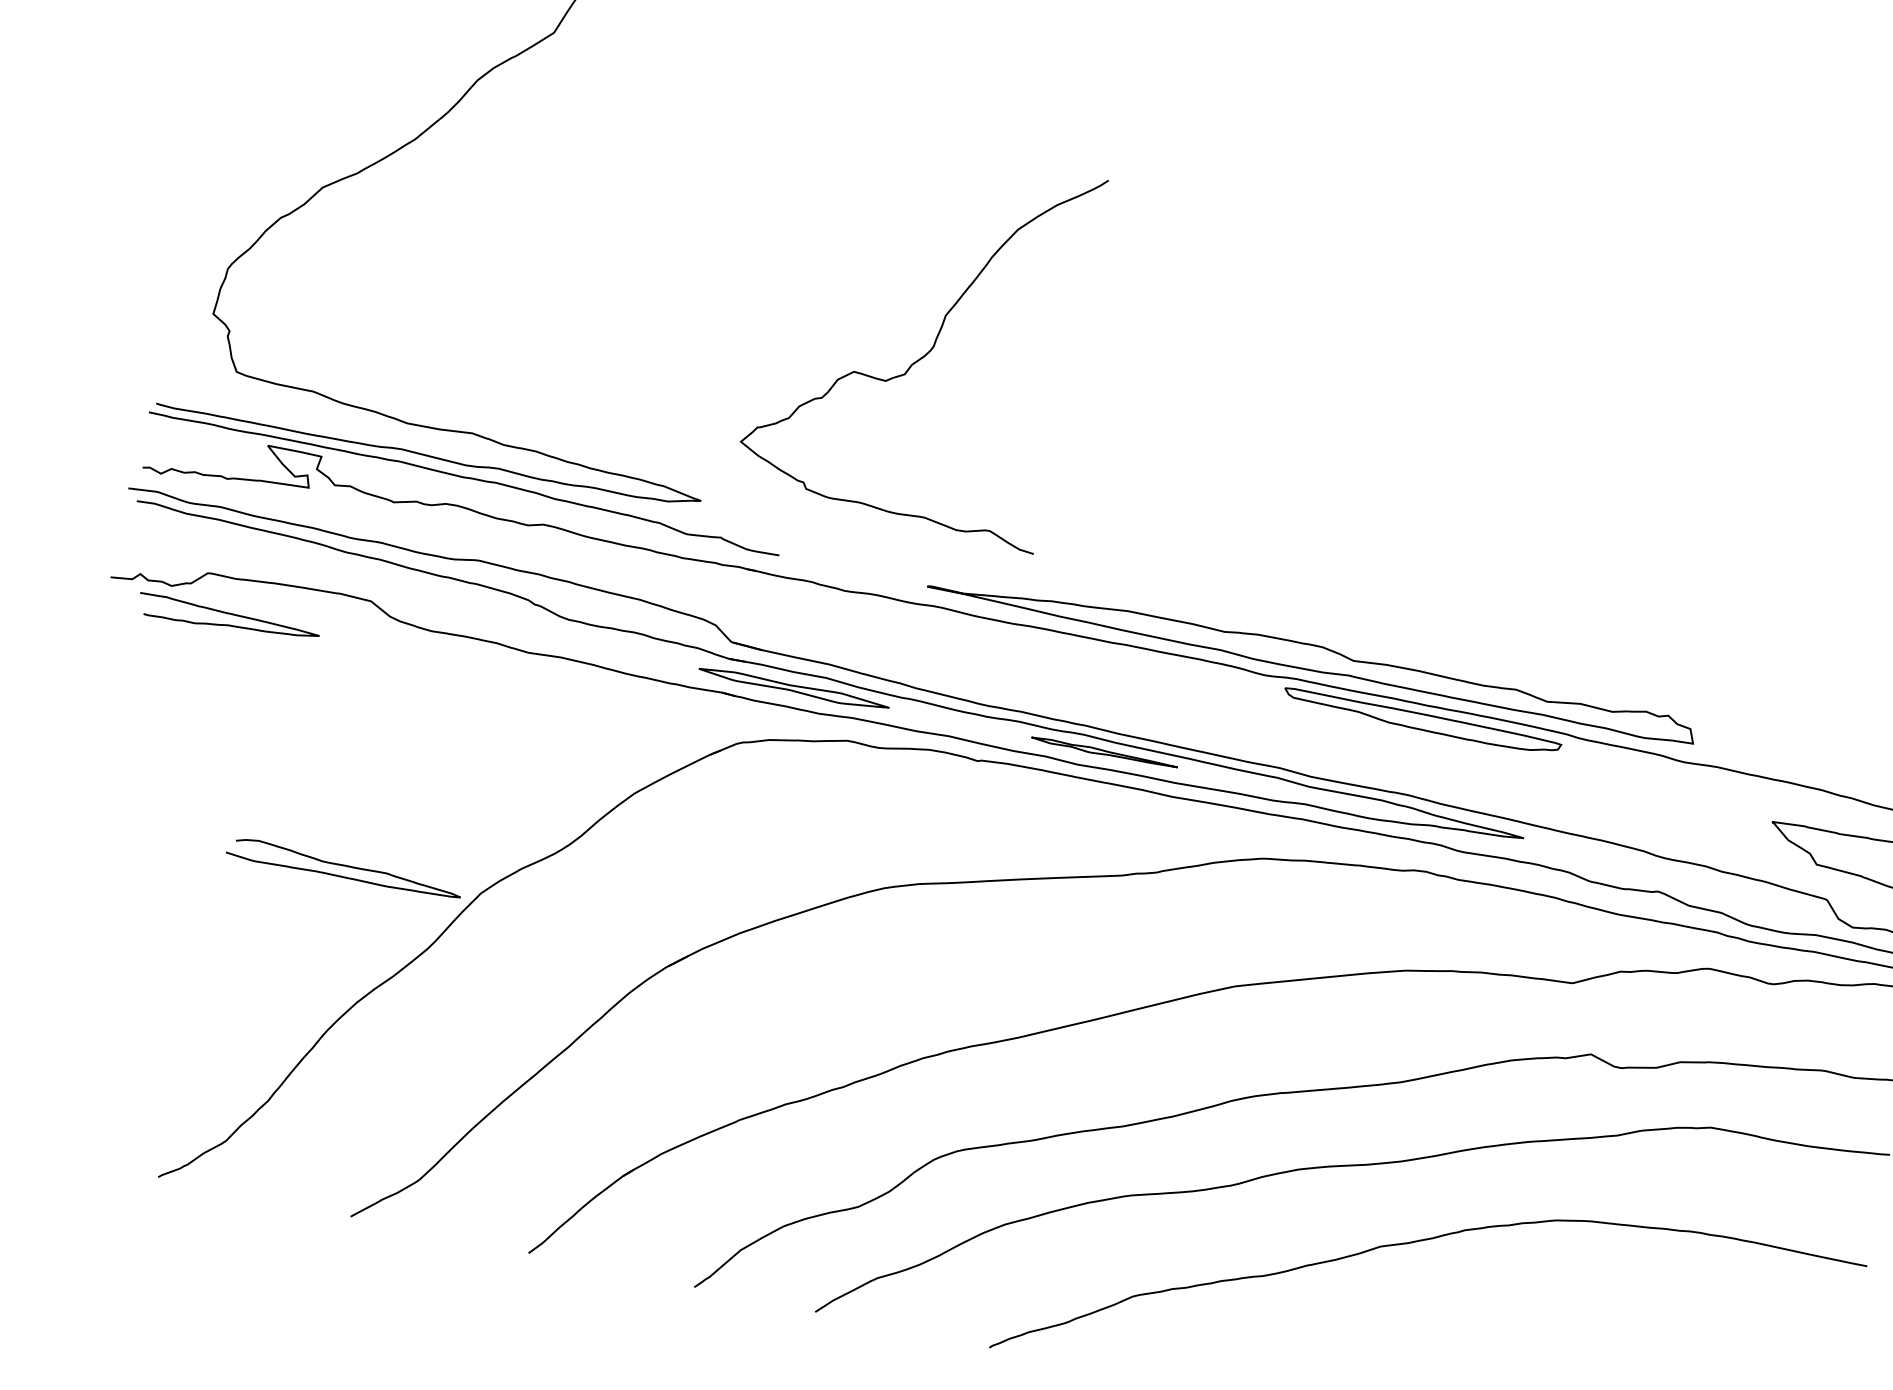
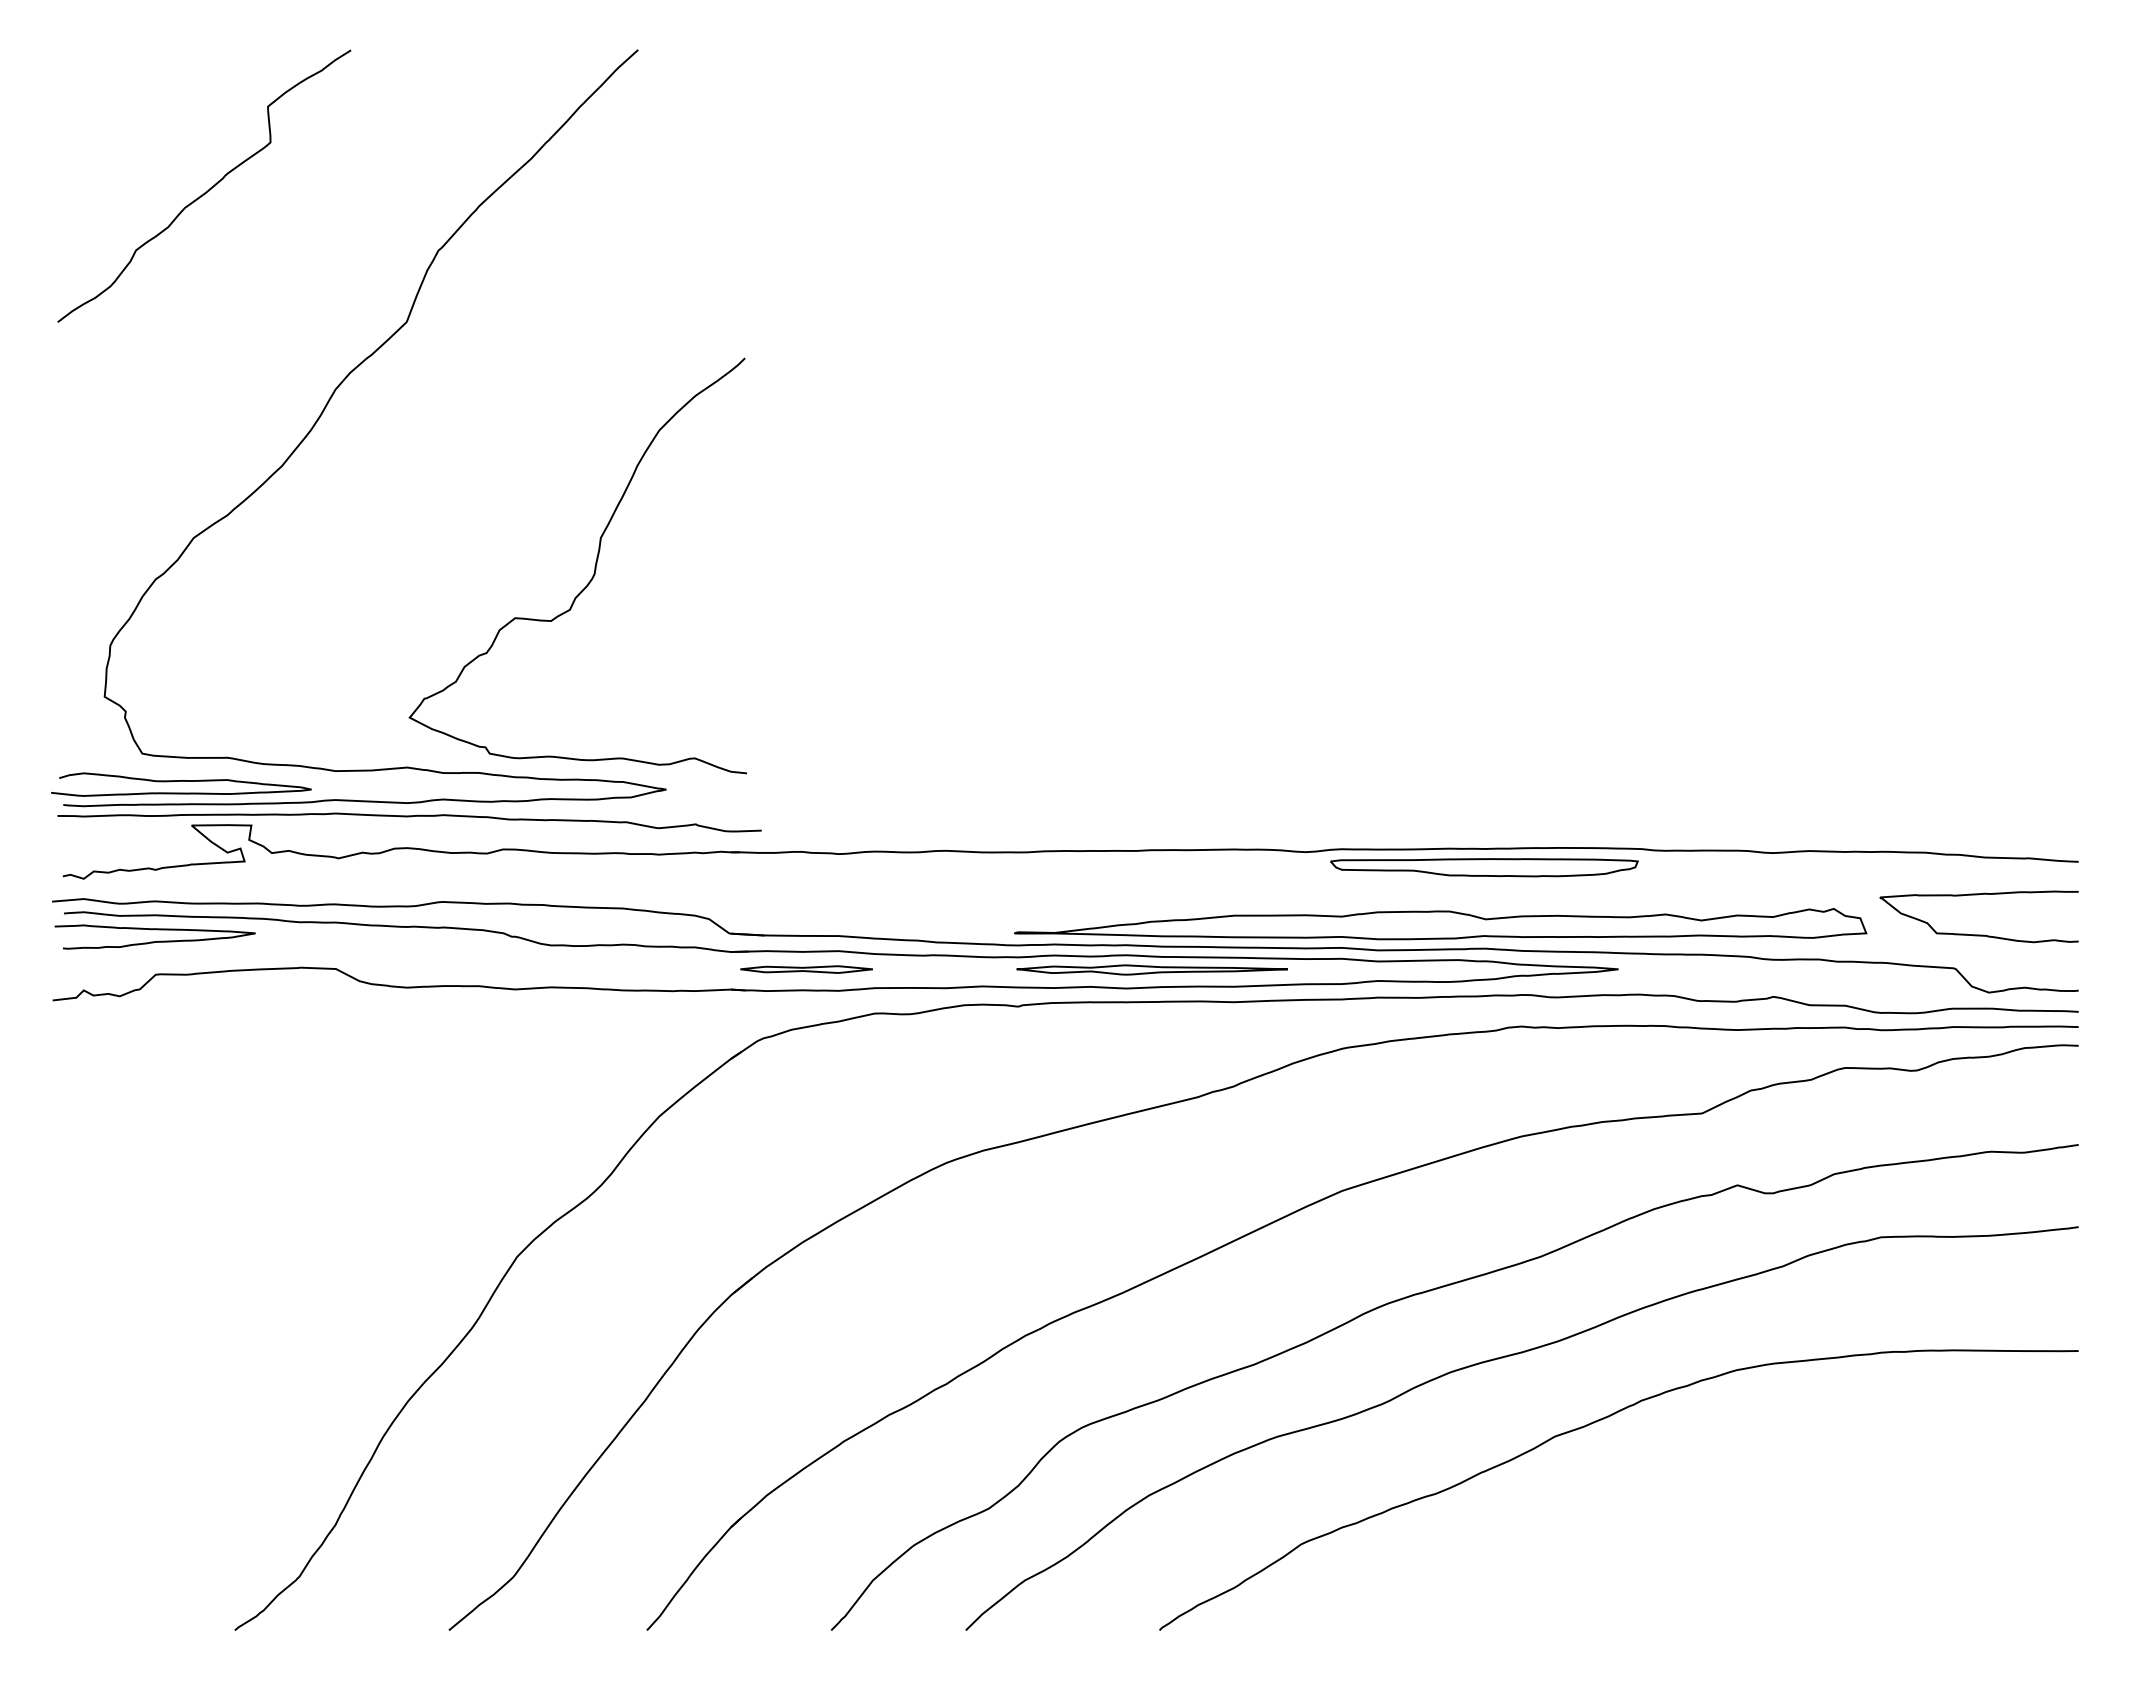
curve: (934, 339) -> (594, 566), moved
curve: (227, 624) -> (154, 941), moved
part: (1311, 657) -> (1440, 924), moved
part: (793, 688) -> (806, 969), size x0.62
part: (1104, 752) -> (1151, 969), size x1.67
curve: (345, 866) -> (181, 781), moved

